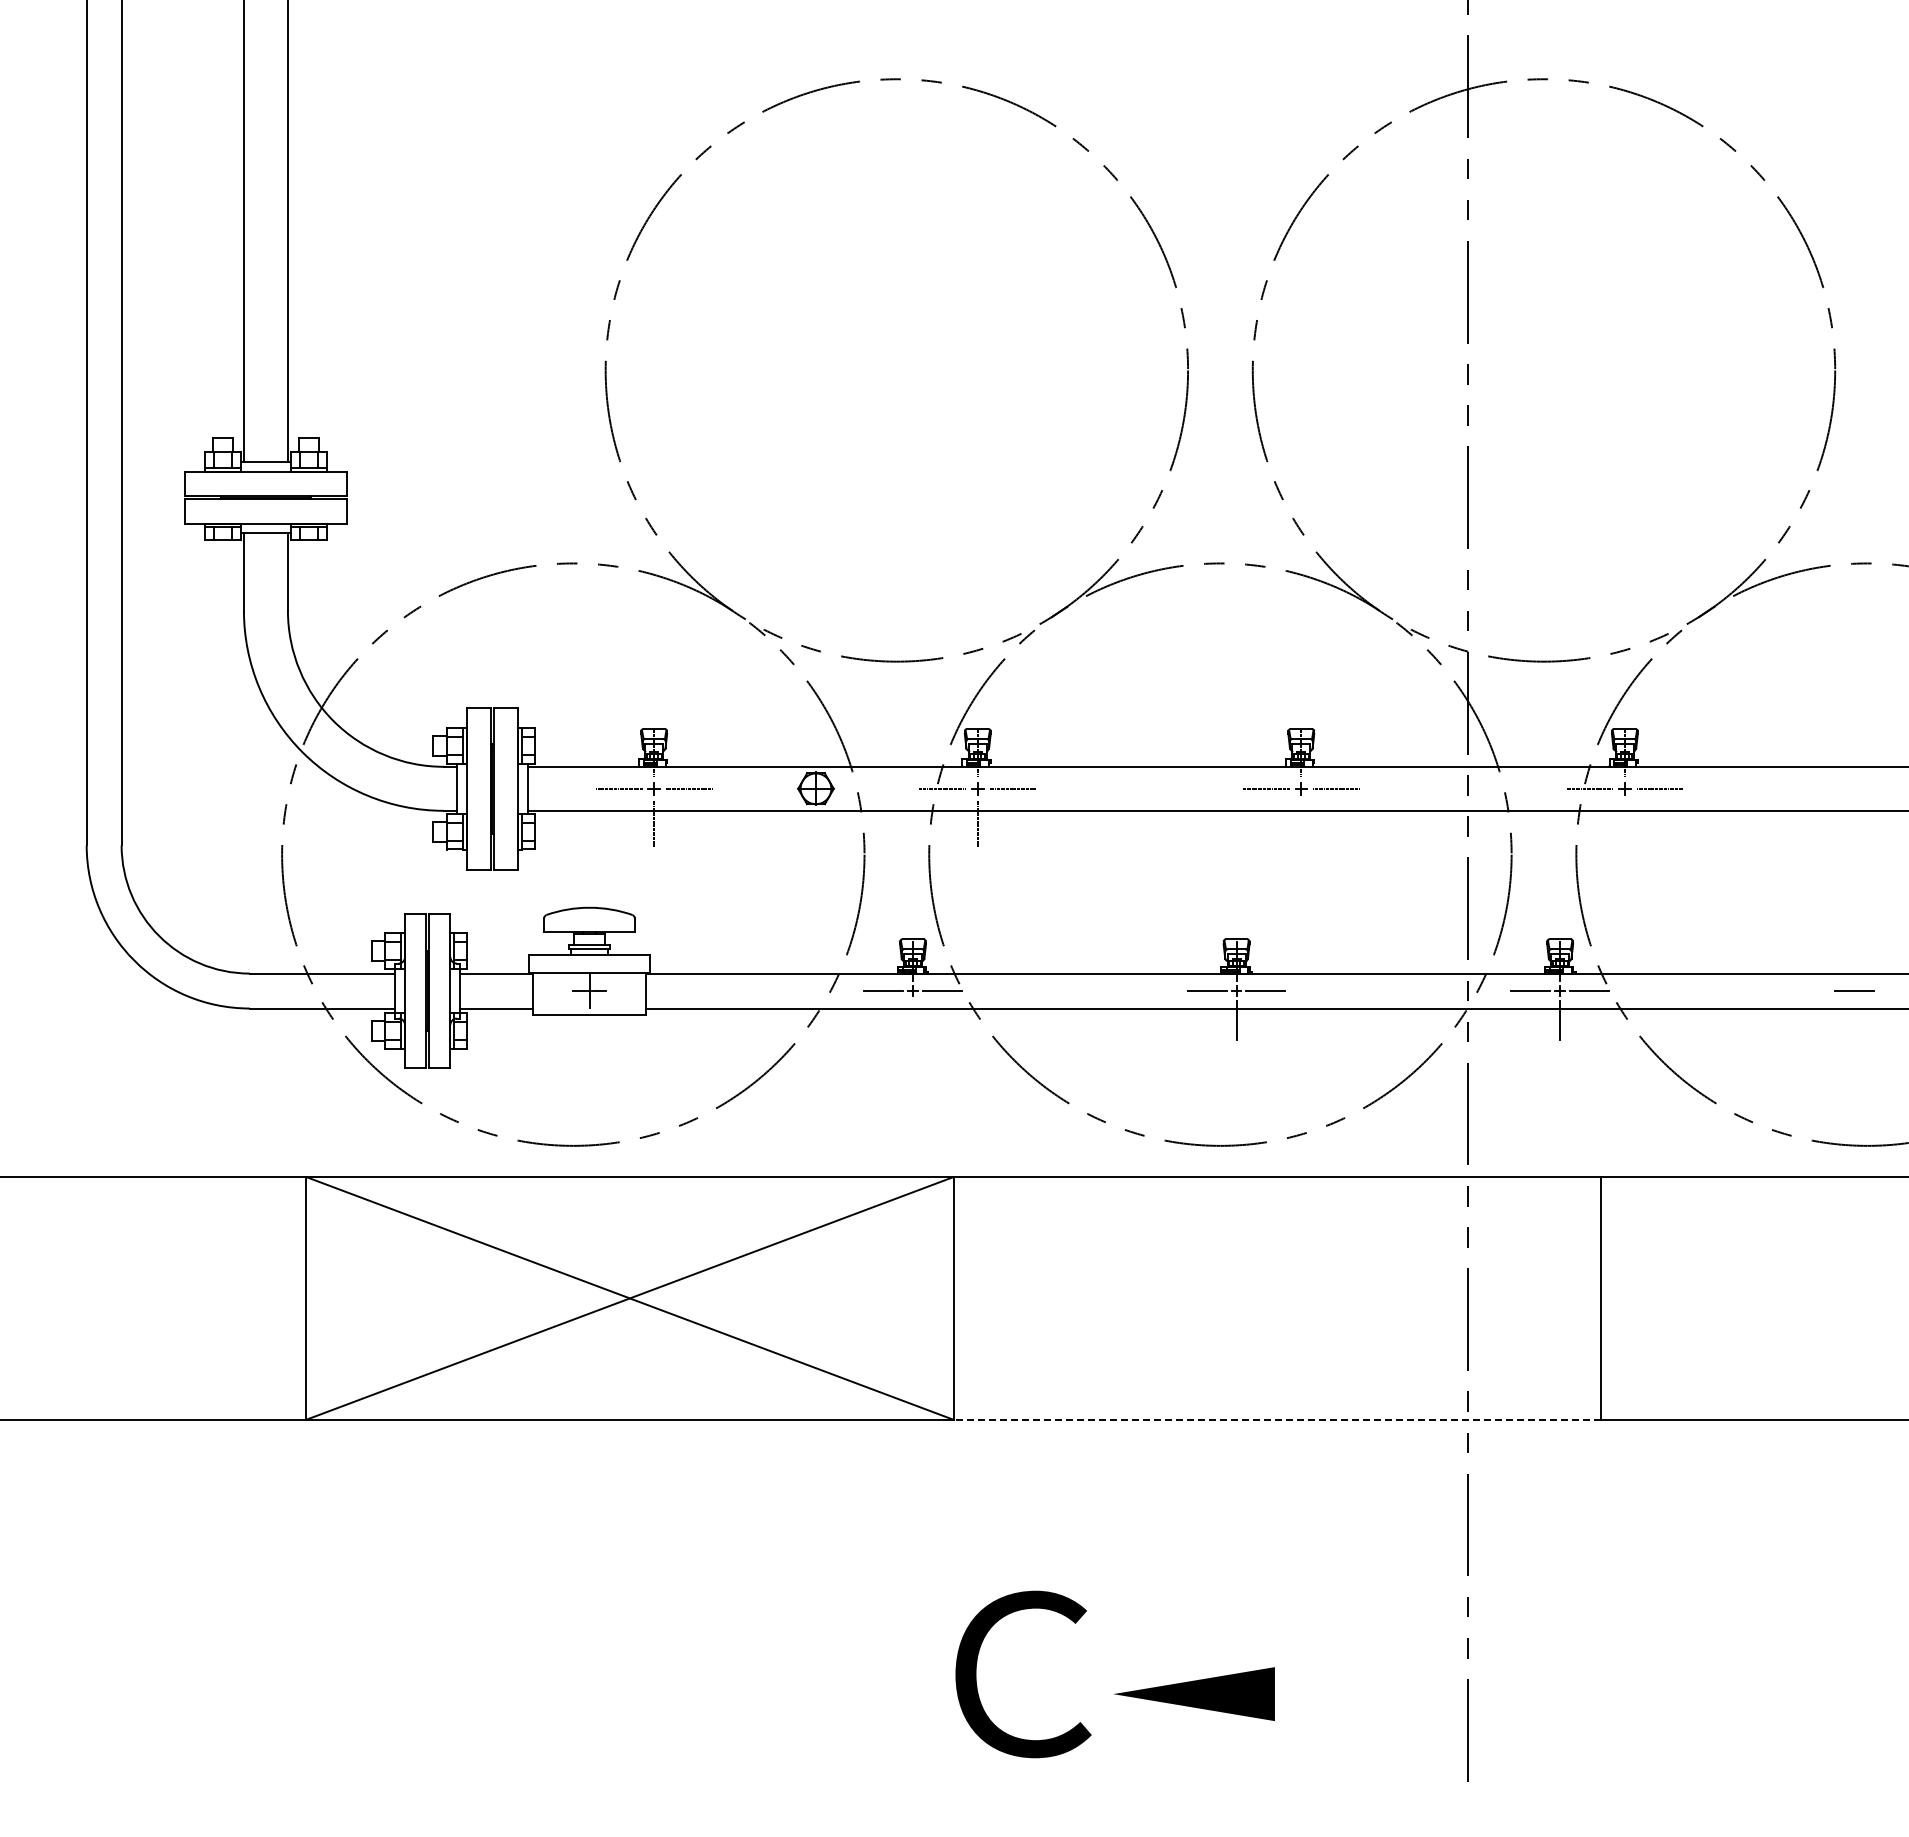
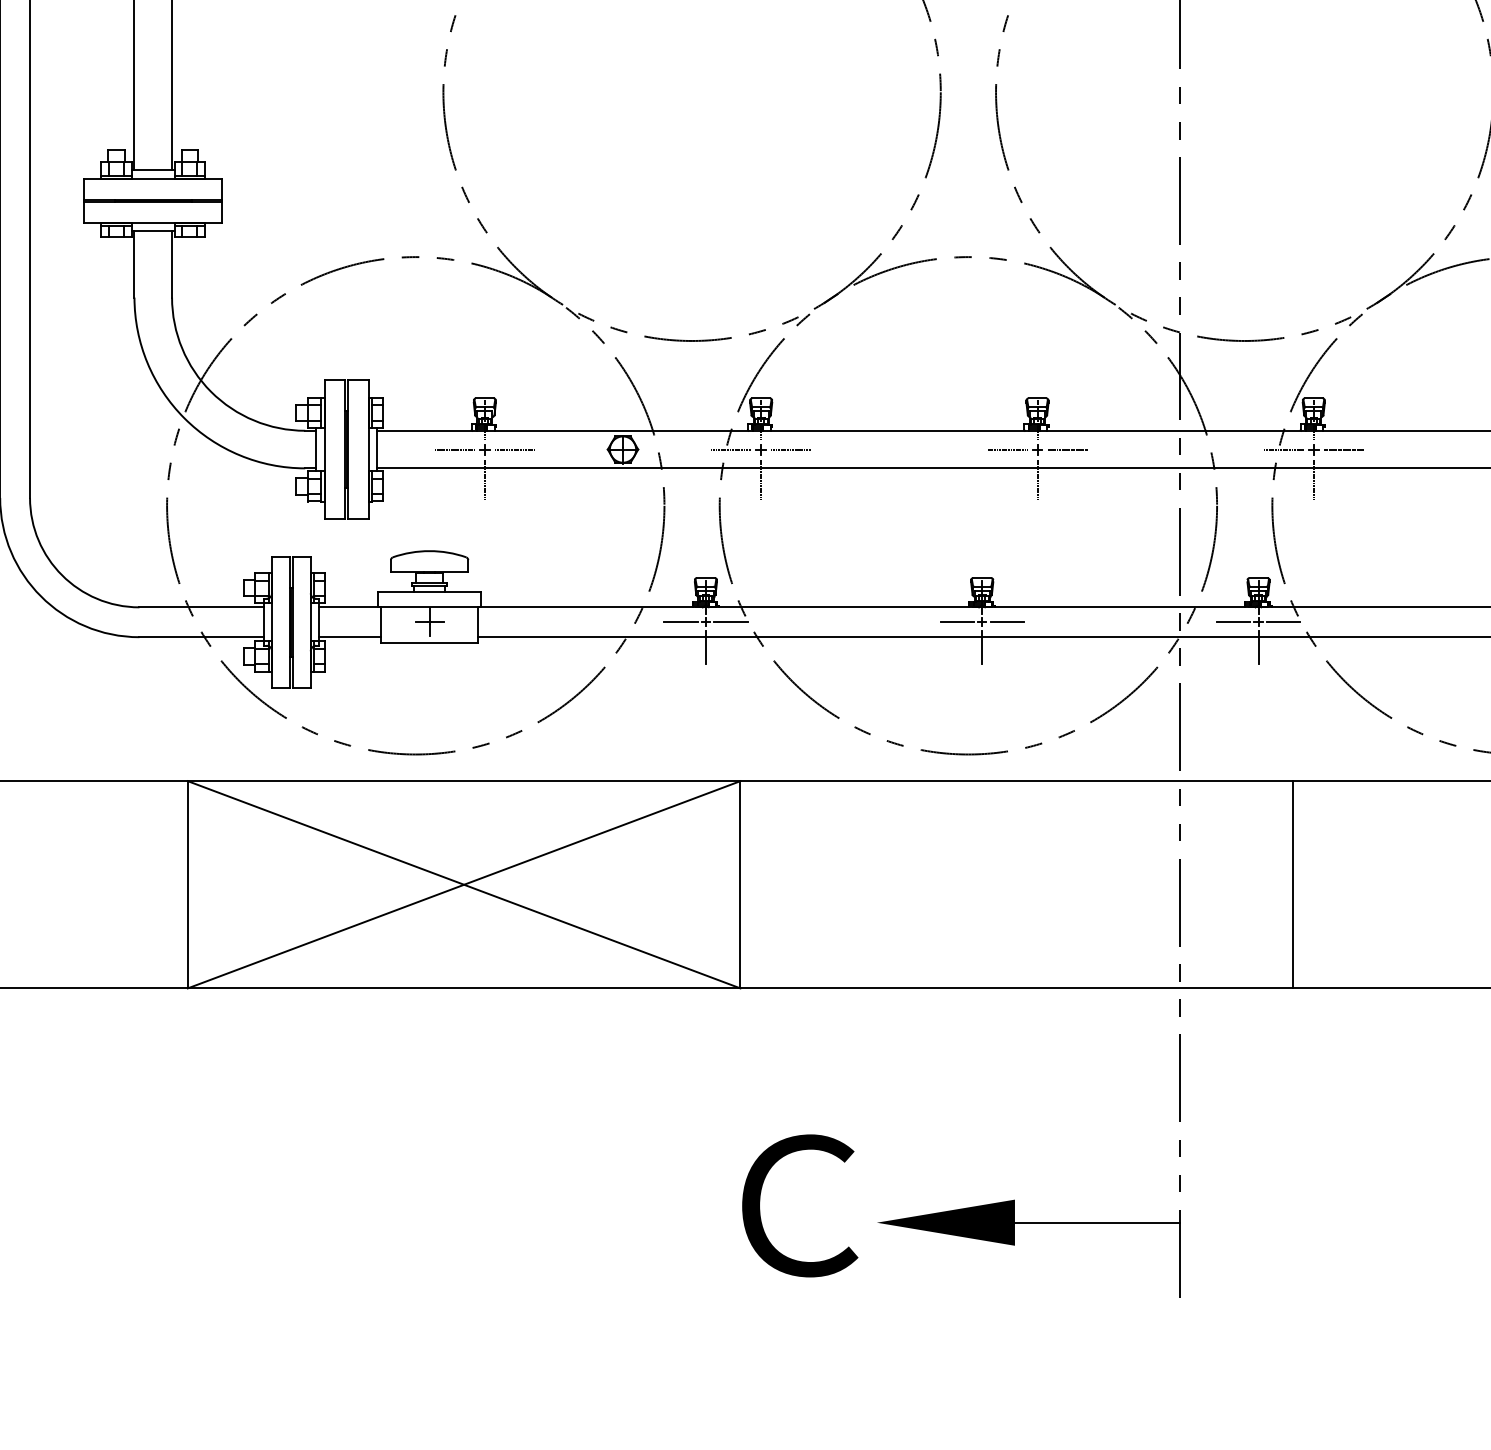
line: (1301, 823) -> (1037, 479), added
line: (1624, 823) -> (1313, 479), added
line: (913, 1019) -> (706, 646), added
line: (1277, 1419) -> (1017, 988), dashed -> solid
line: (1371, 1694) -> (1097, 1223), added

